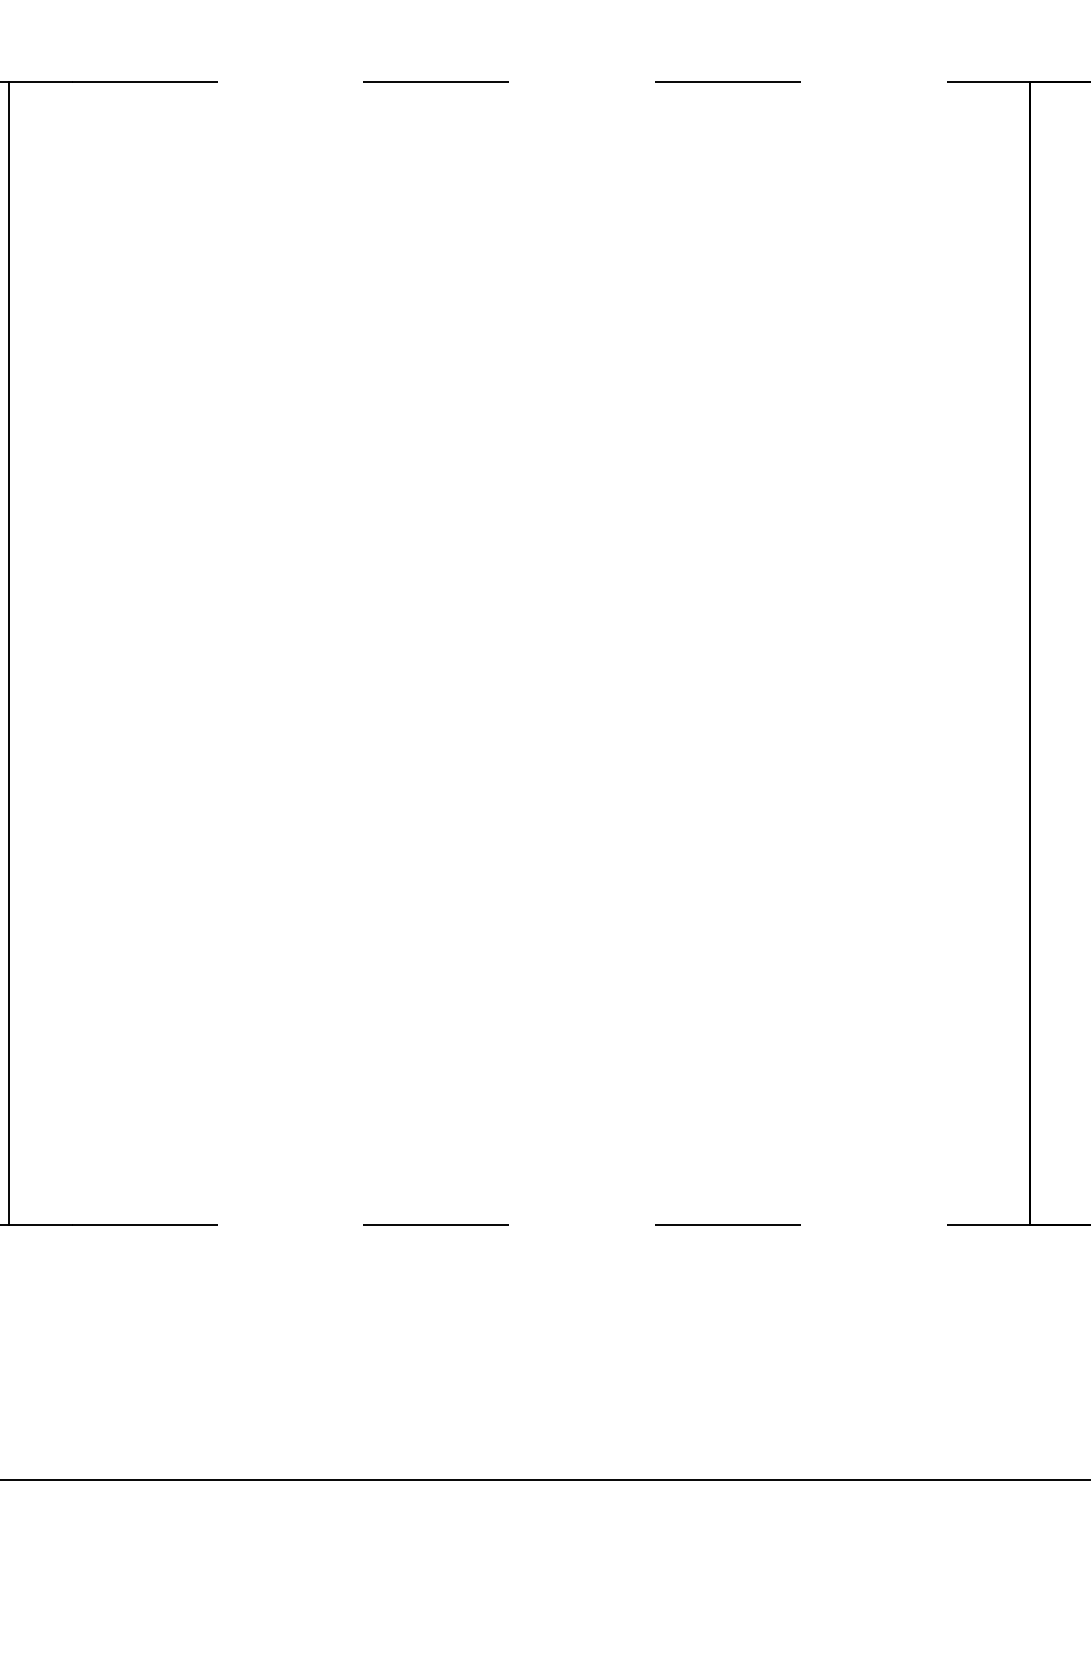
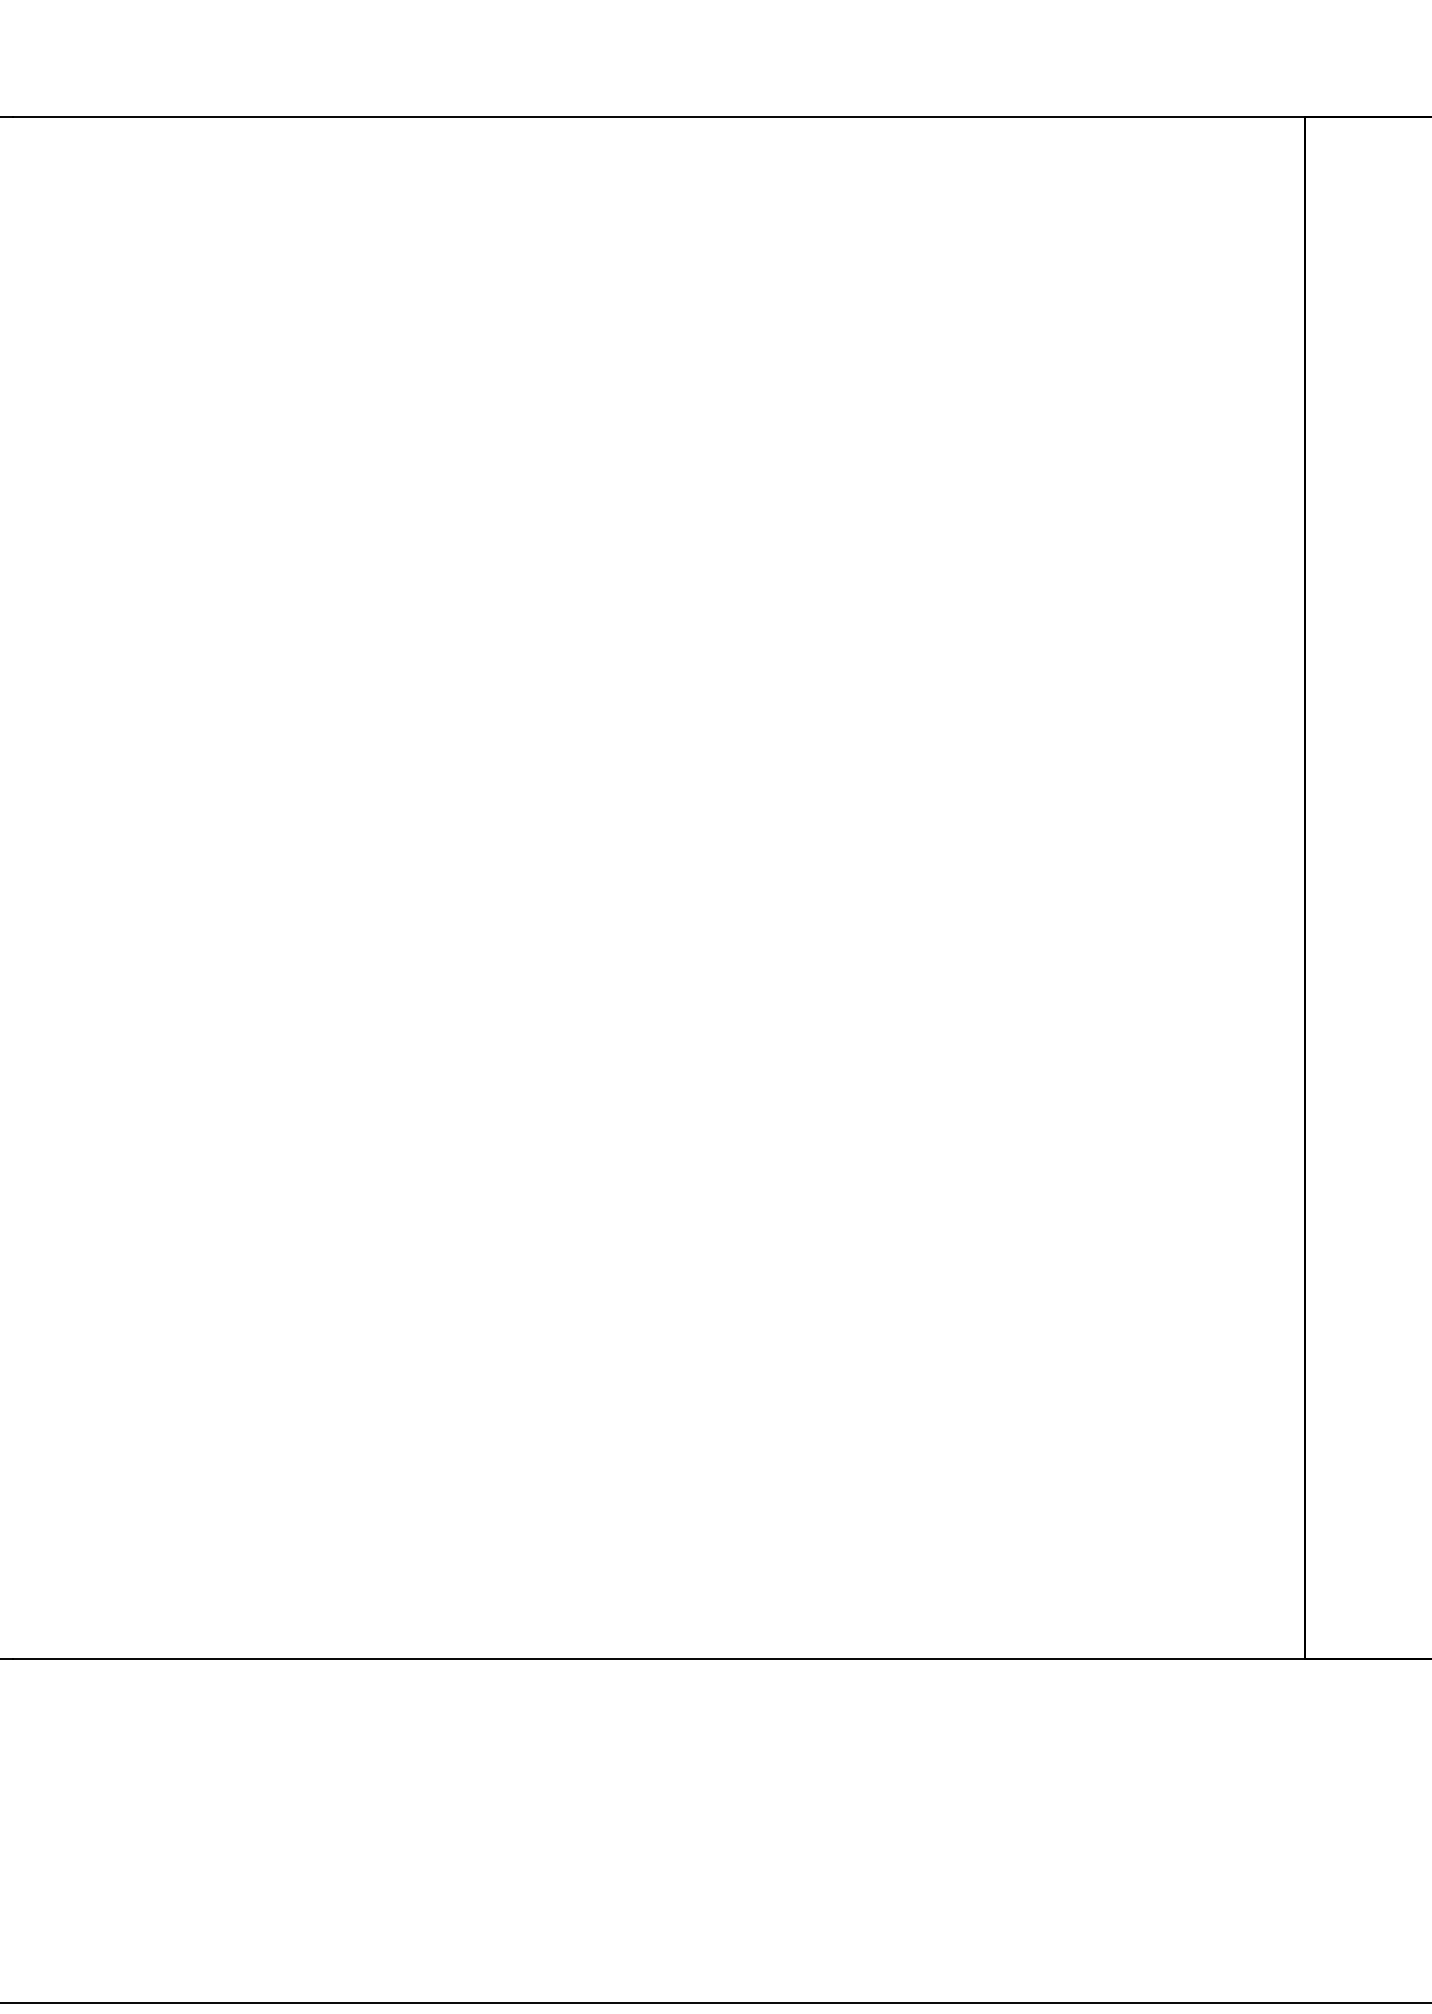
line: (551, 81) -> (659, 116), dashed -> solid
line: (551, 1225) -> (659, 1659), dashed -> solid

